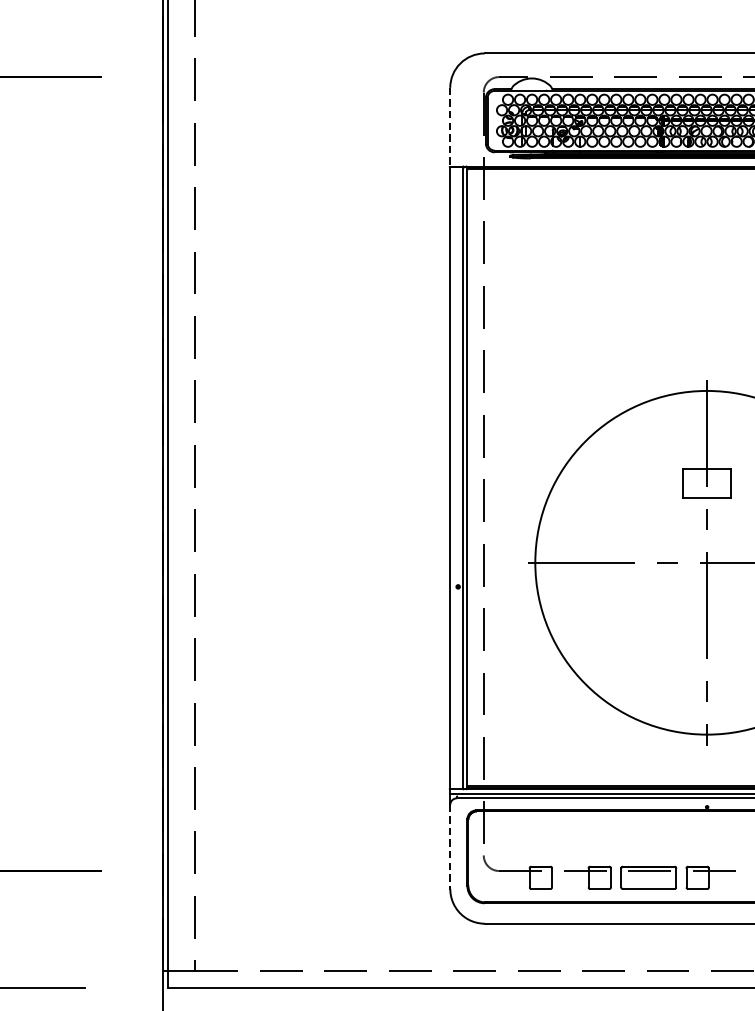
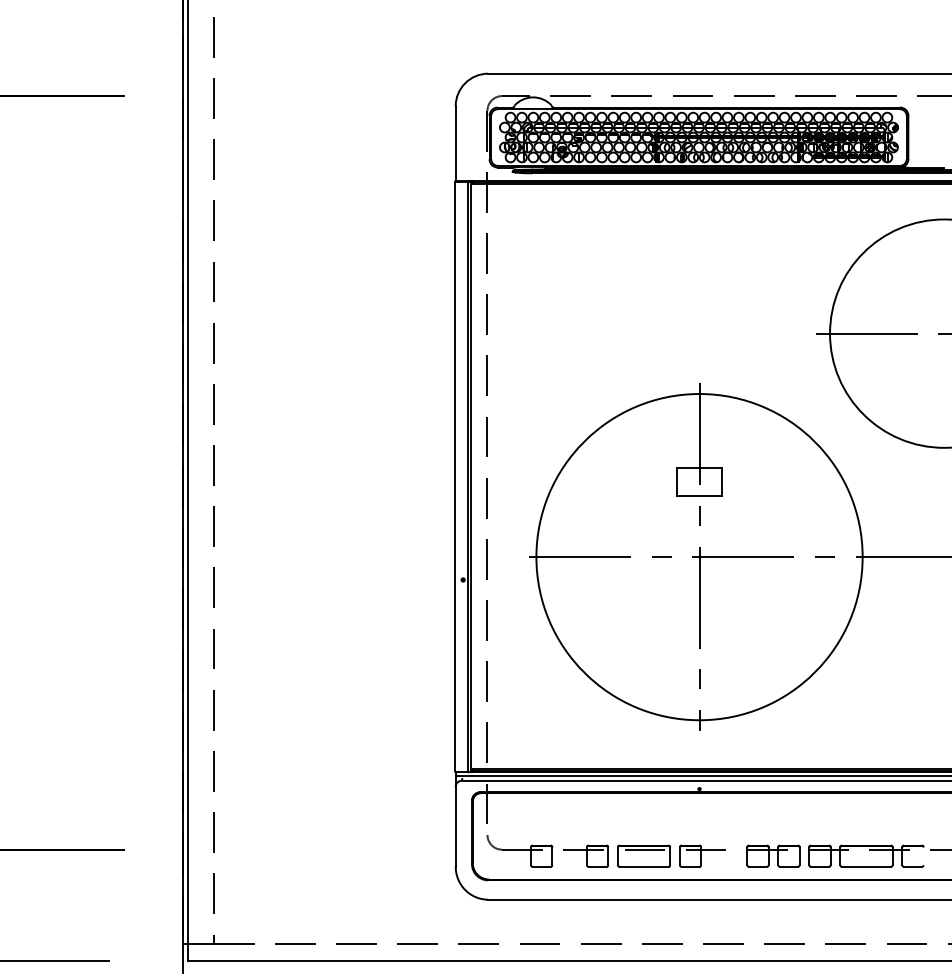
line: (450, 127) -> (455, 143), dashed -> solid
line: (450, 845) -> (455, 825), dashed -> solid

